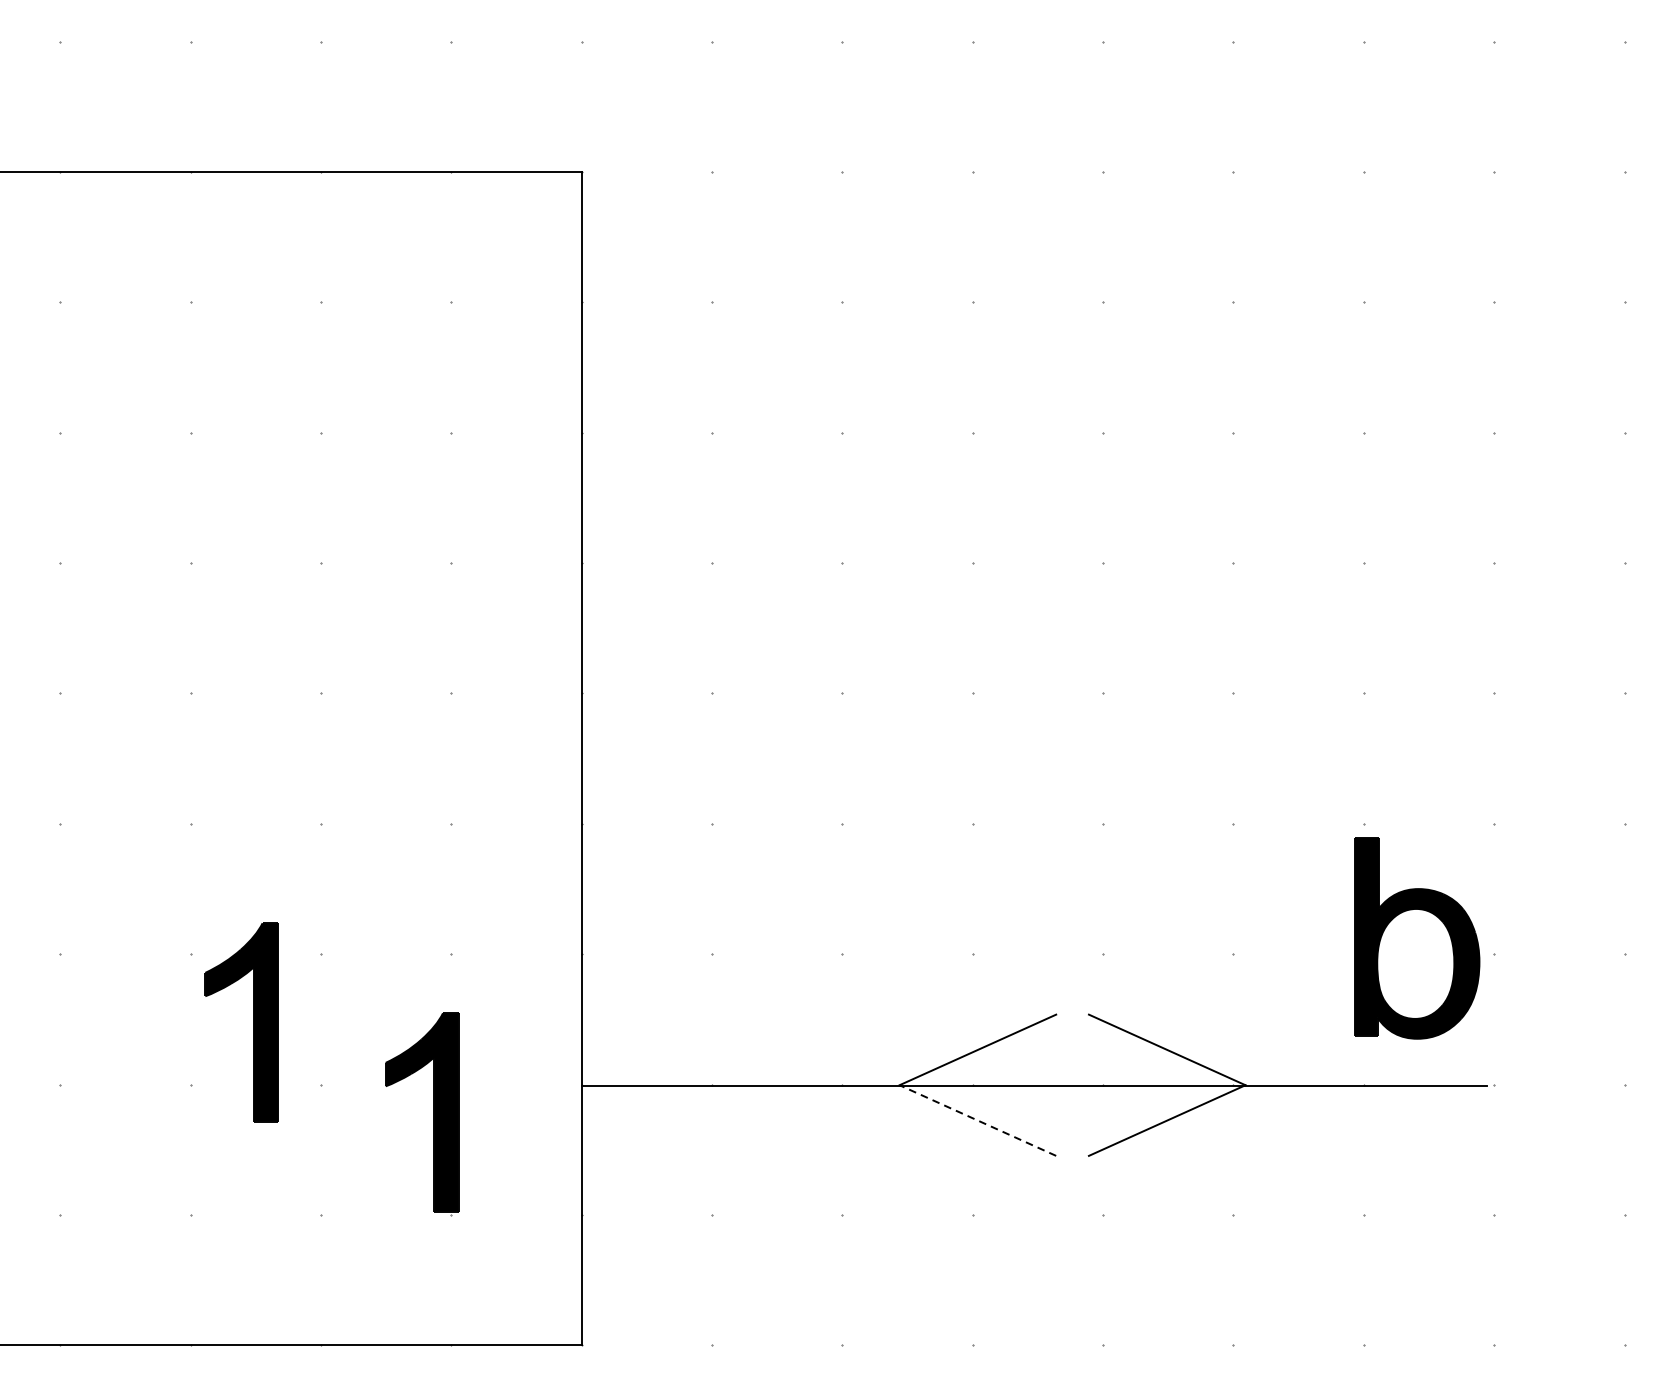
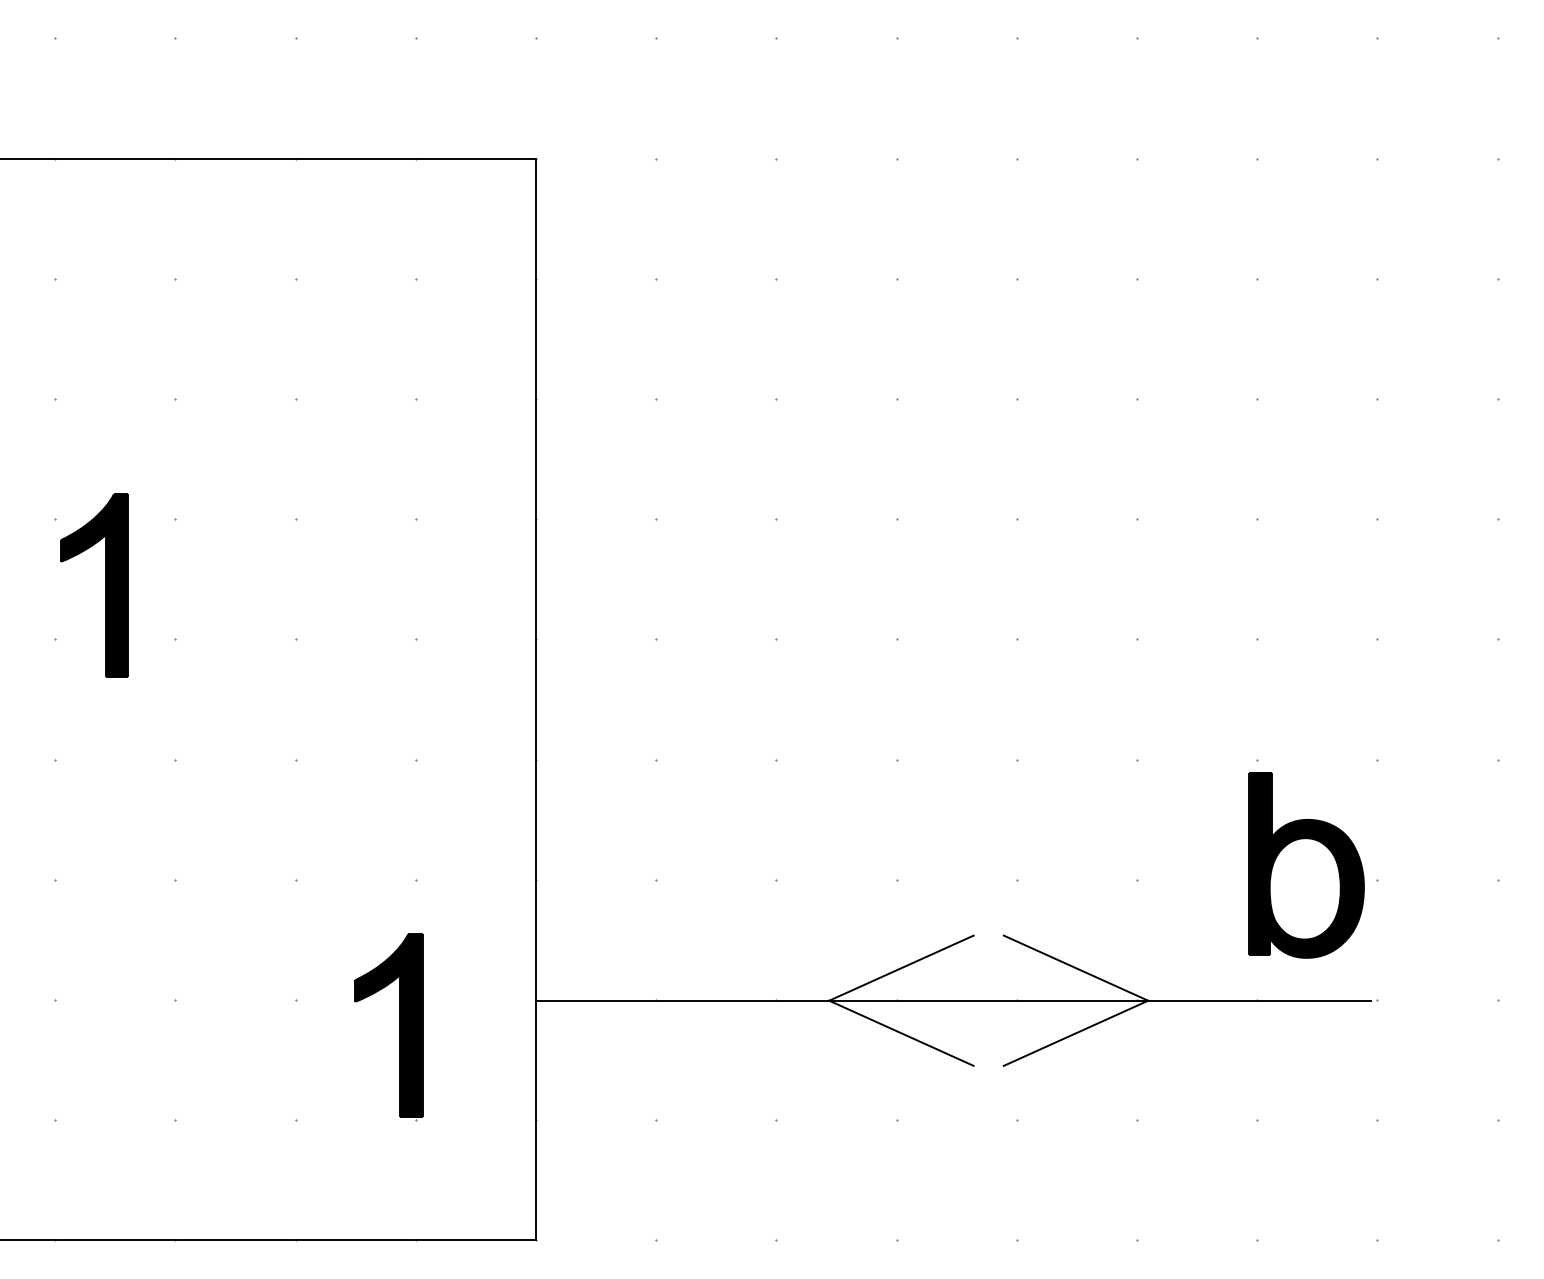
part: (253, 1022) -> (105, 585), moved
line: (976, 1120) -> (900, 1033), dashed -> solid

